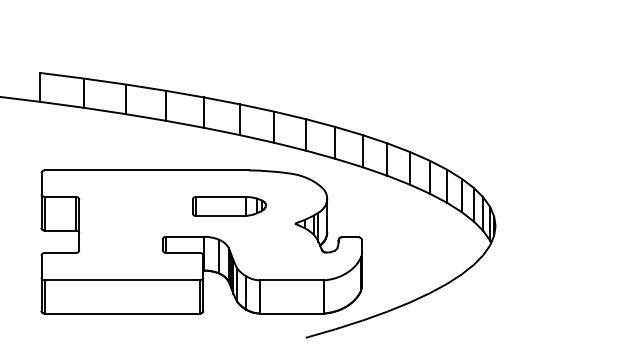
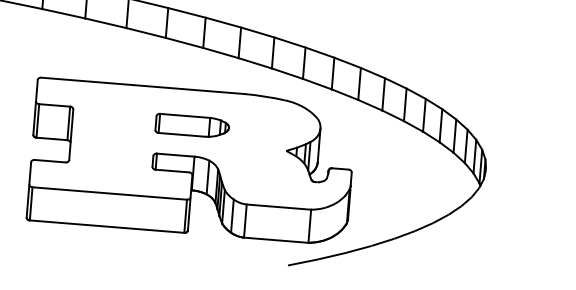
part: (229, 206) -> (192, 126), moved

